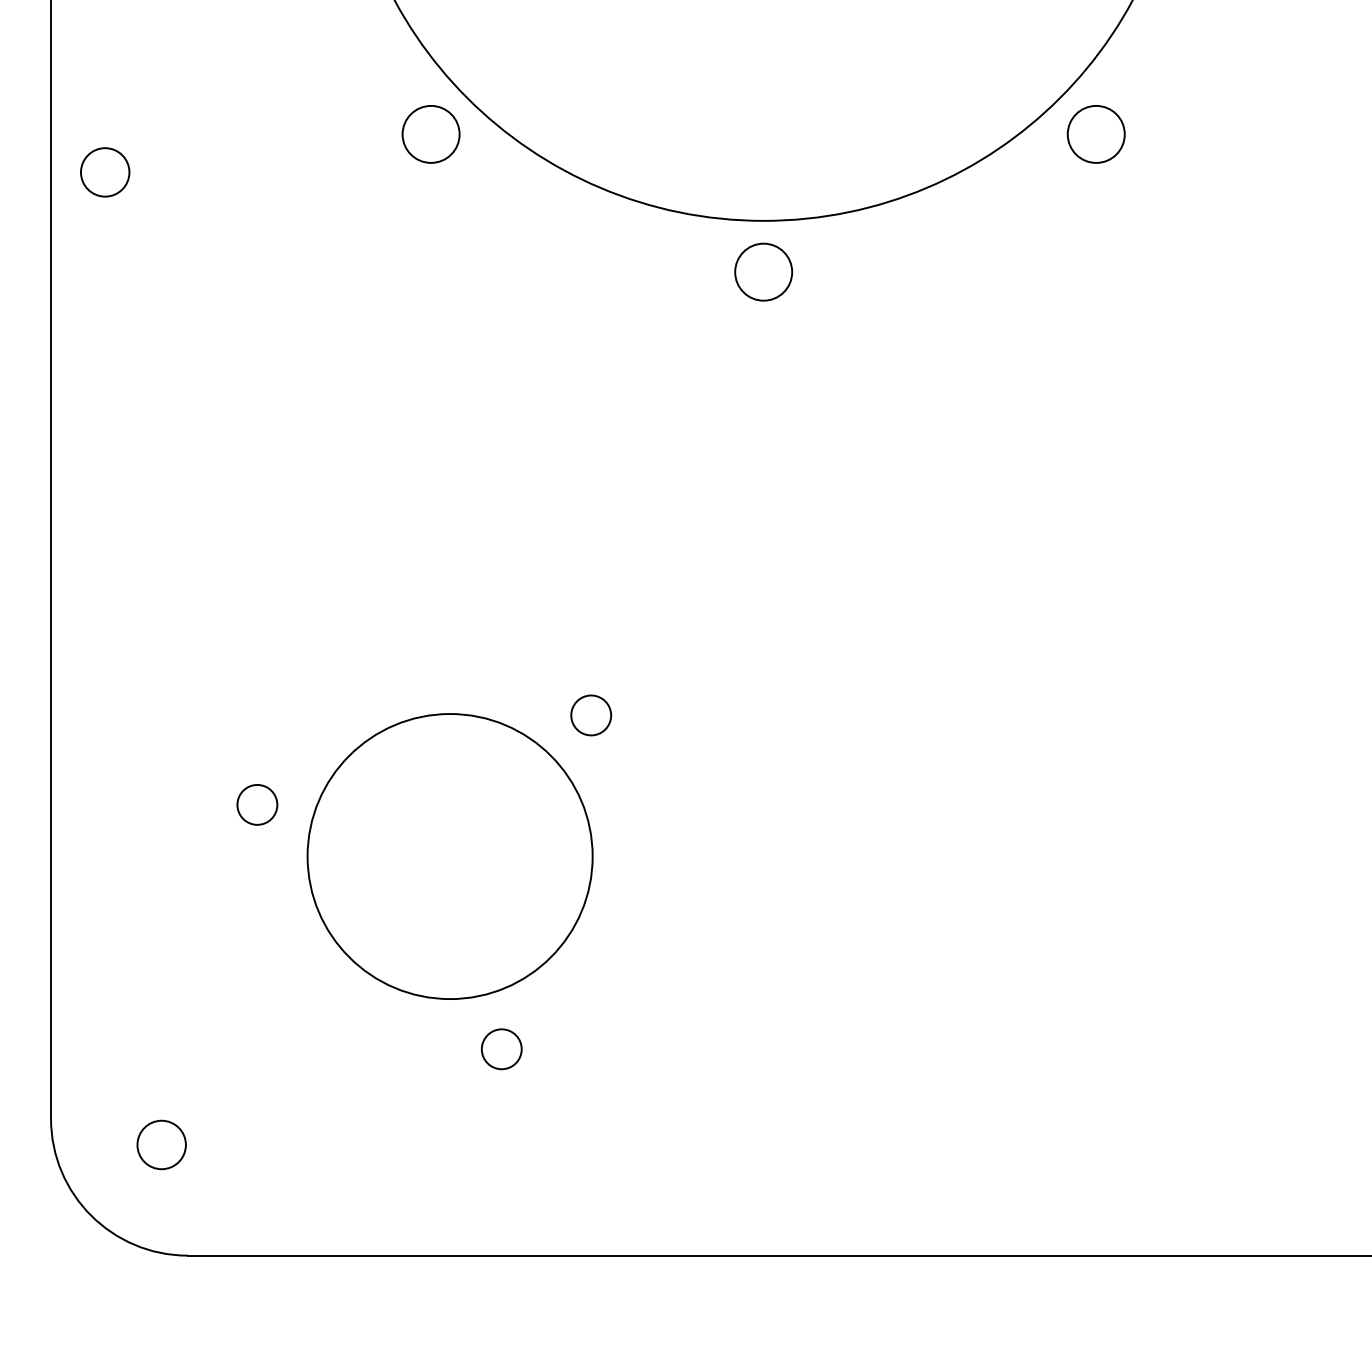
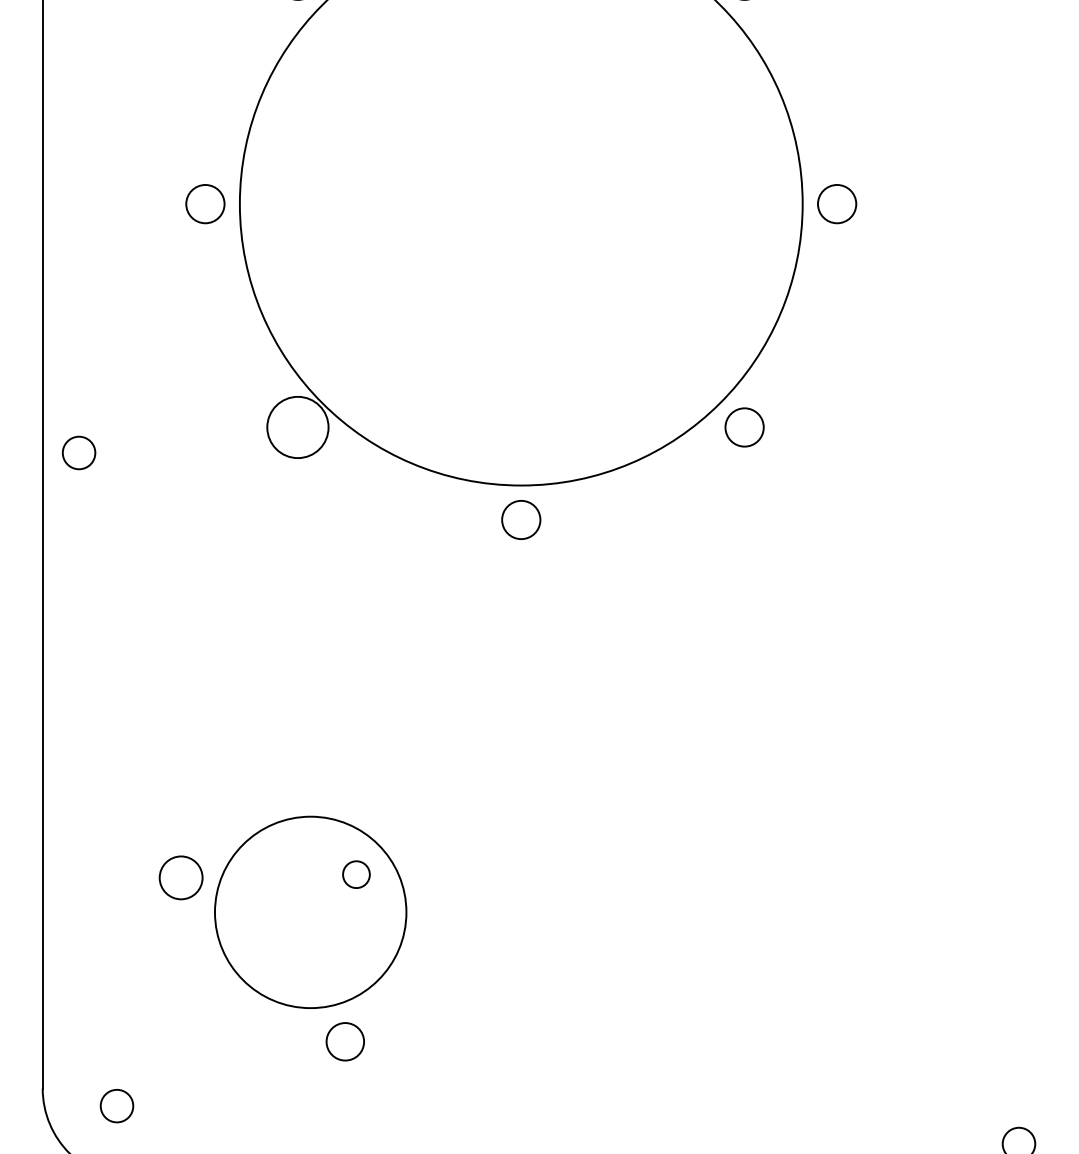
circle: (430, 134) -> (297, 427), size x1.6
circle: (591, 715) -> (356, 874), moved
circle: (257, 804) -> (181, 877), size x1.6
circle: (501, 1048) -> (345, 1041), size x1.4

